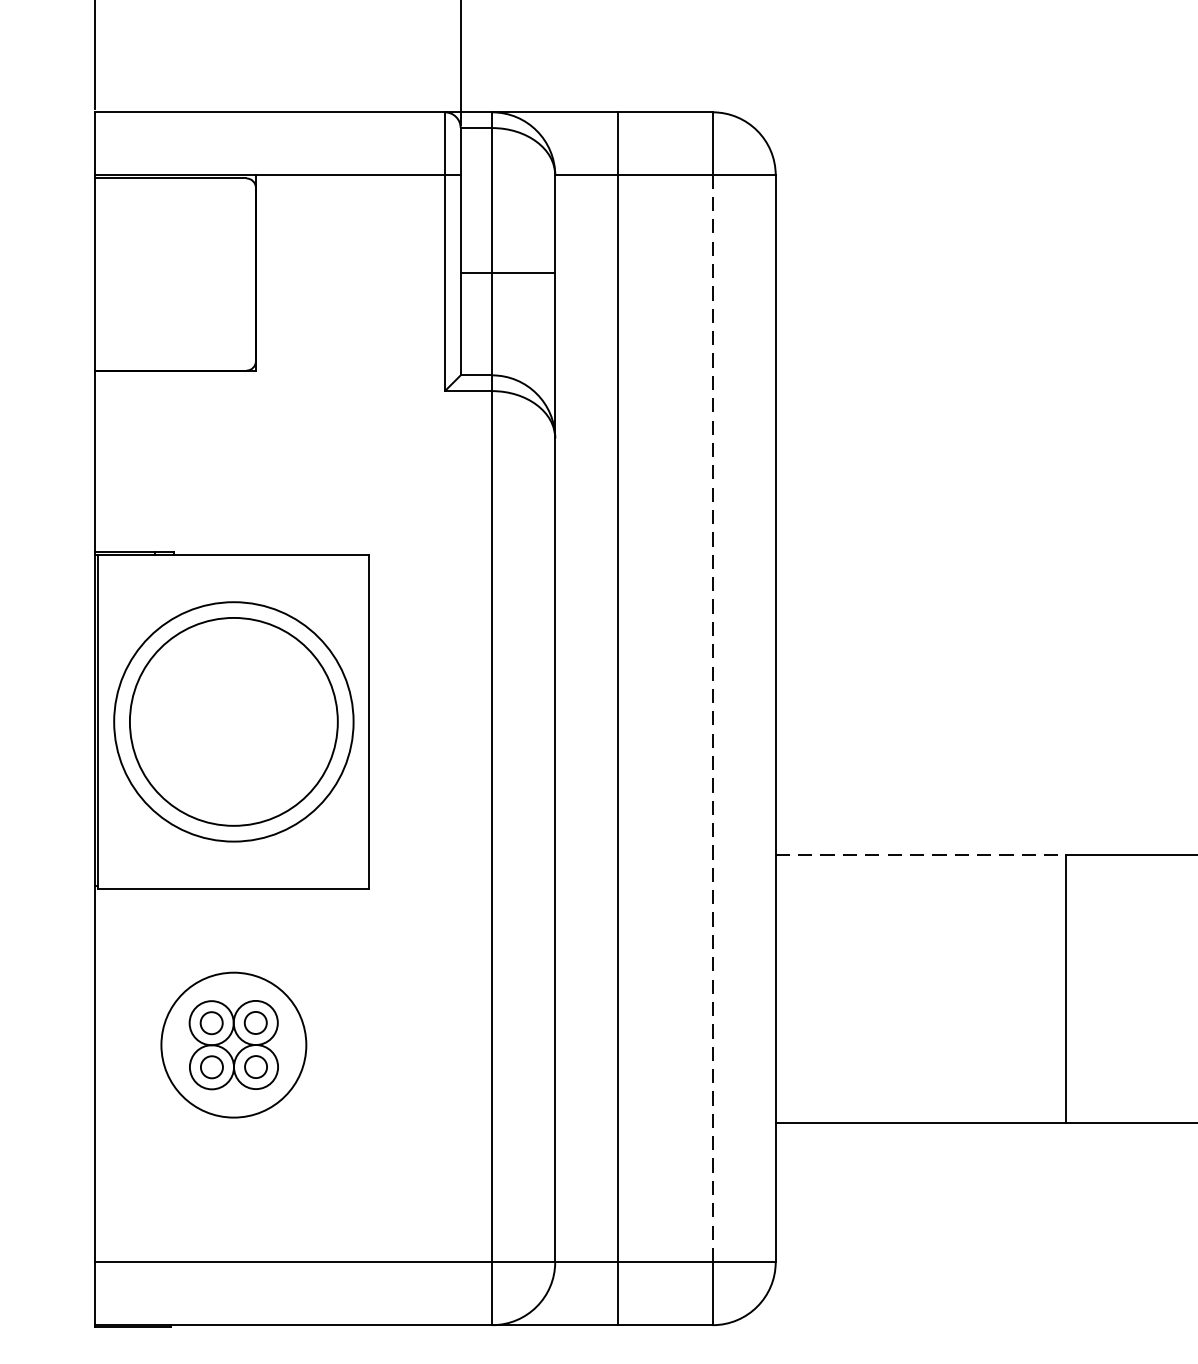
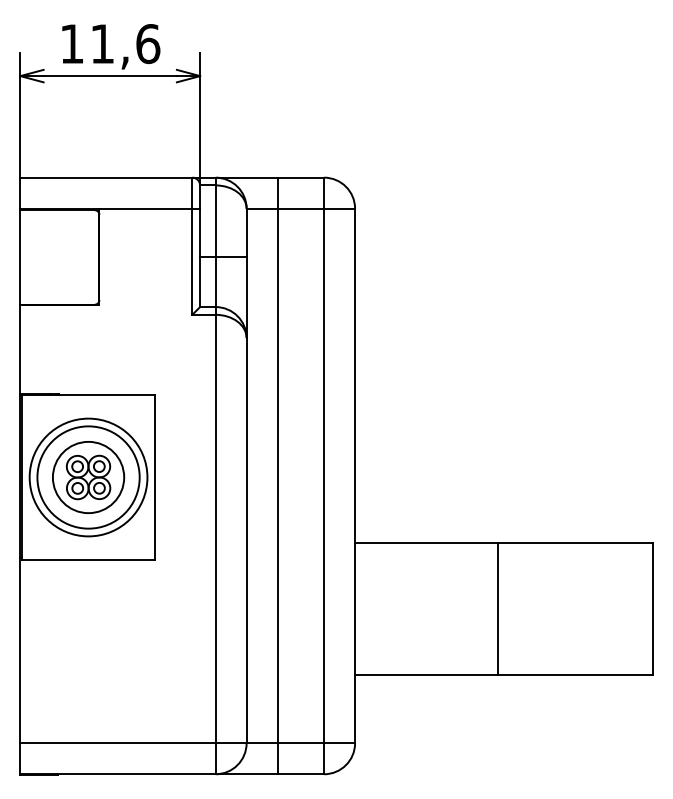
line: (713, 717) -> (324, 475), dashed -> solid
line: (920, 856) -> (426, 543), dashed -> solid
part: (233, 1045) -> (88, 477), moved

